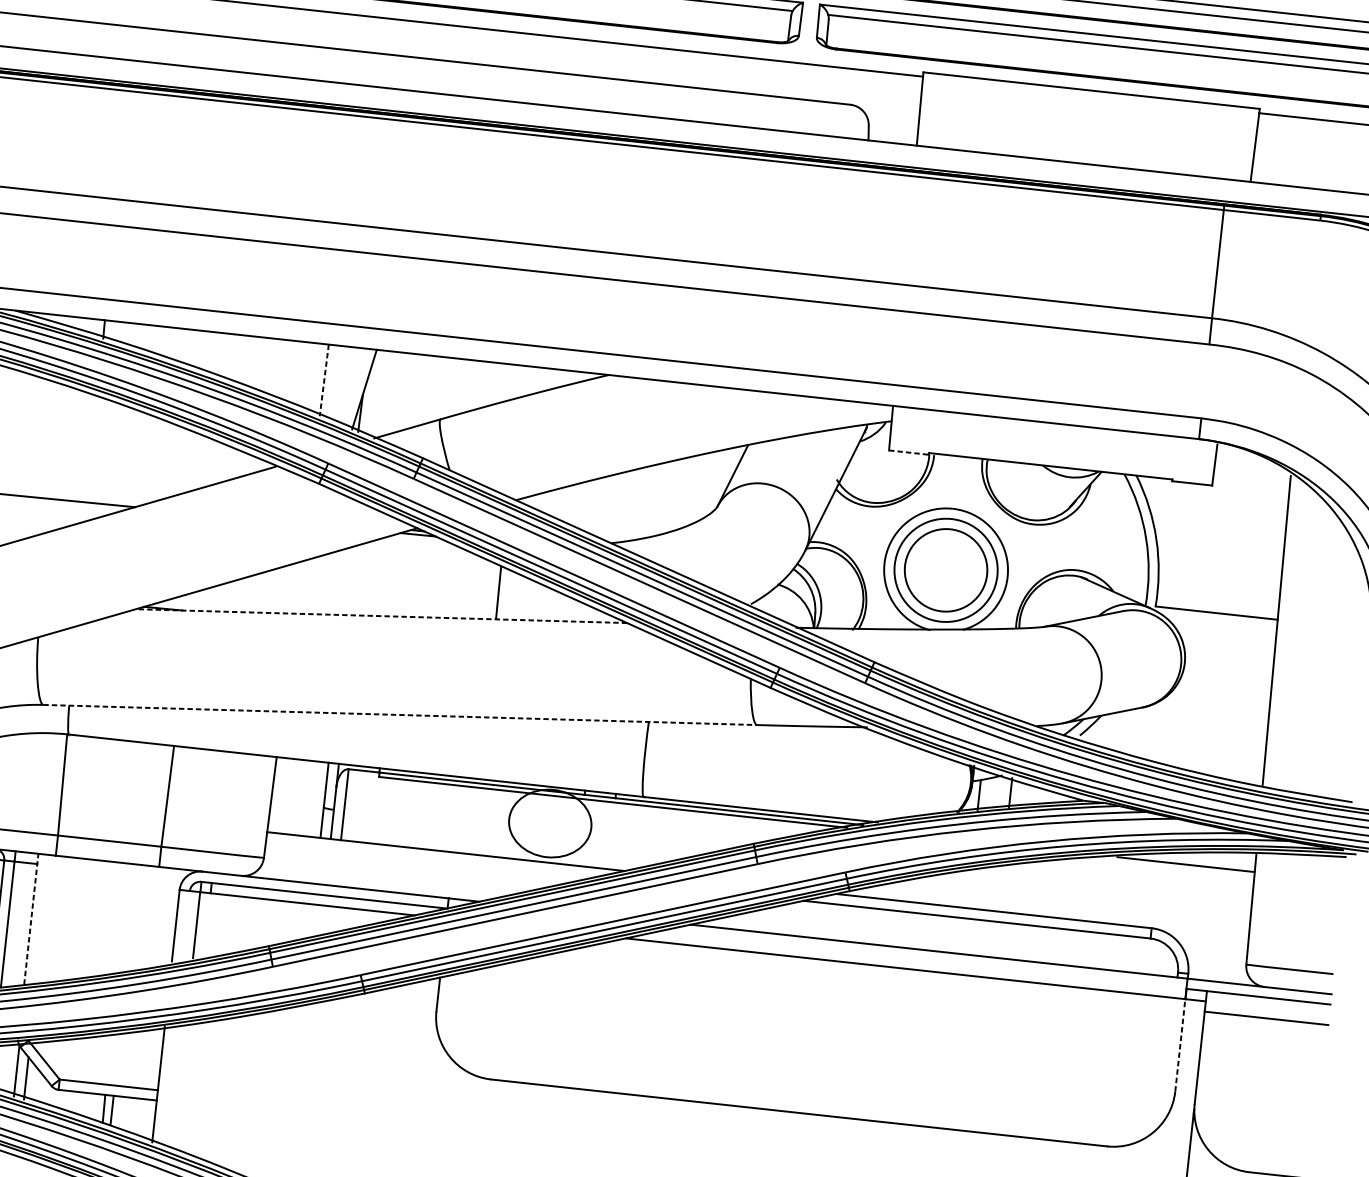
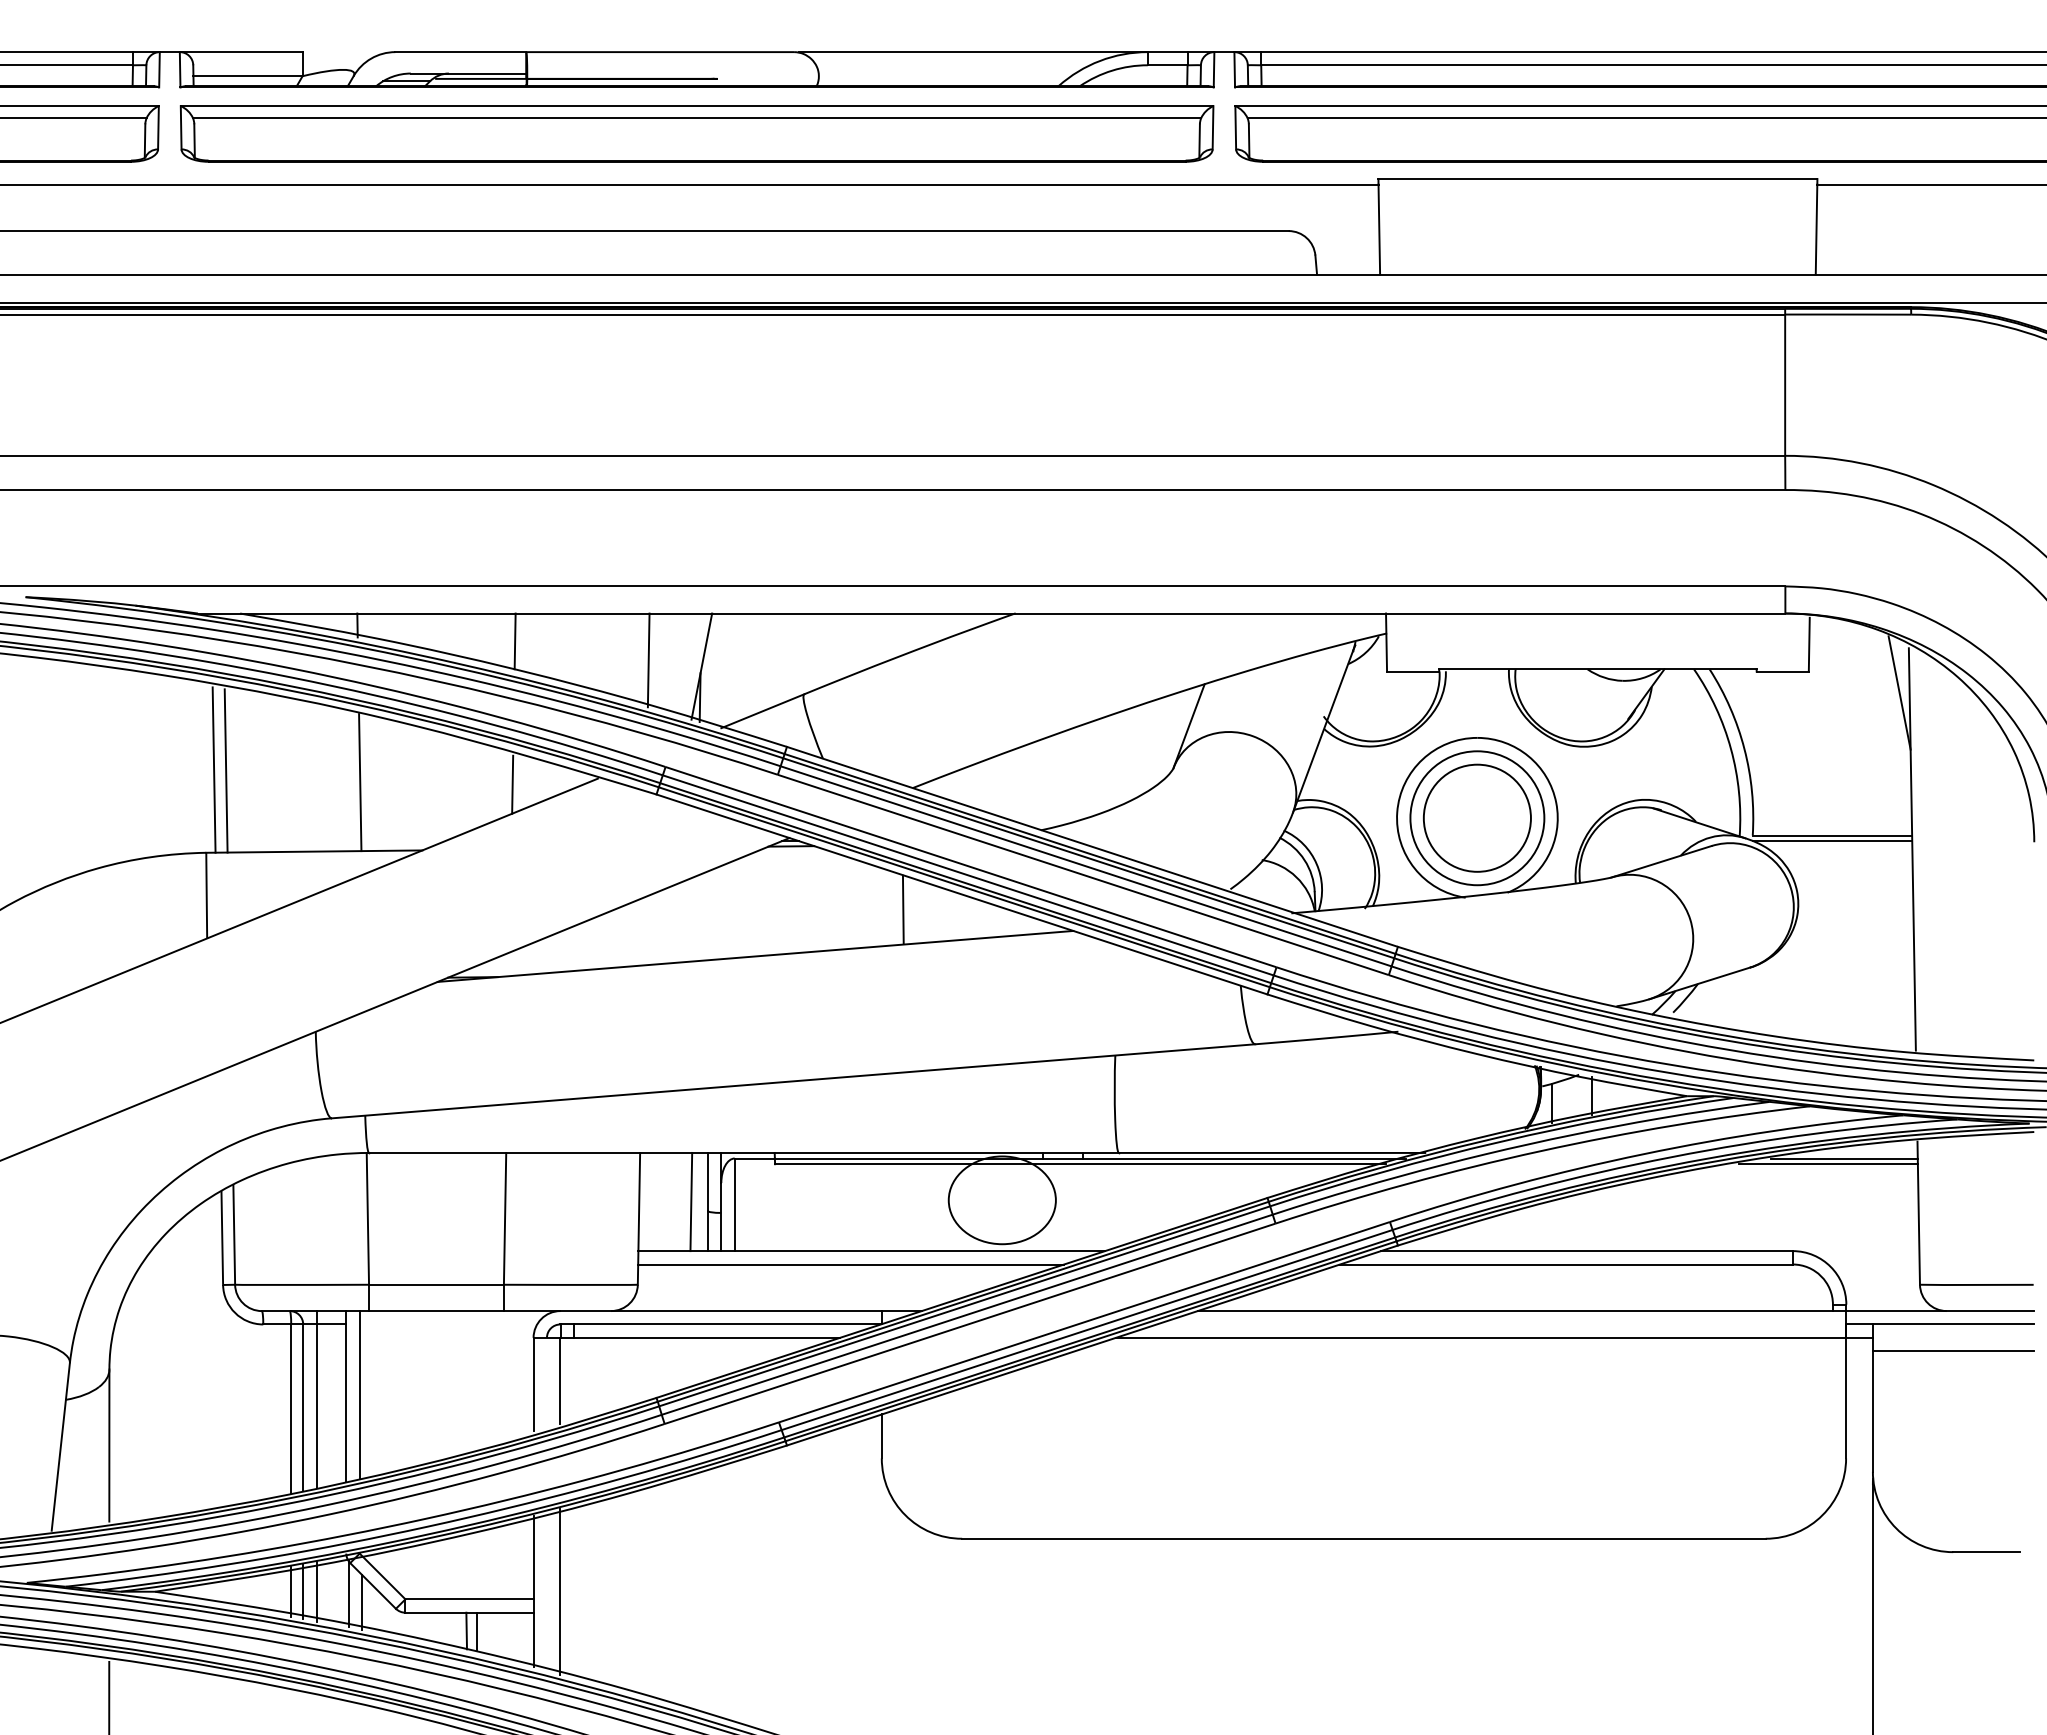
line: (223, 354) -> (514, 641), added
line: (324, 380) -> (648, 660), dashed -> solid
line: (93, 449) -> (360, 782), added
line: (909, 452) -> (1413, 671), dashed -> solid
line: (209, 464) -> (512, 784), added
line: (1279, 509) -> (1899, 692), added
line: (381, 616) -> (755, 956), dashed -> solid
line: (1216, 617) -> (1832, 841), added
line: (400, 715) -> (794, 1081), dashed -> solid
line: (312, 798) -> (691, 1201), added
line: (429, 860) -> (851, 1264), added
line: (1198, 861) -> (1843, 1158), added
line: (31, 918) -> (346, 1395), dashed -> solid
line: (41, 918) -> (359, 1394), added
line: (1180, 1044) -> (1846, 1397), dashed -> solid
line: (179, 1086) -> (560, 1591), added

